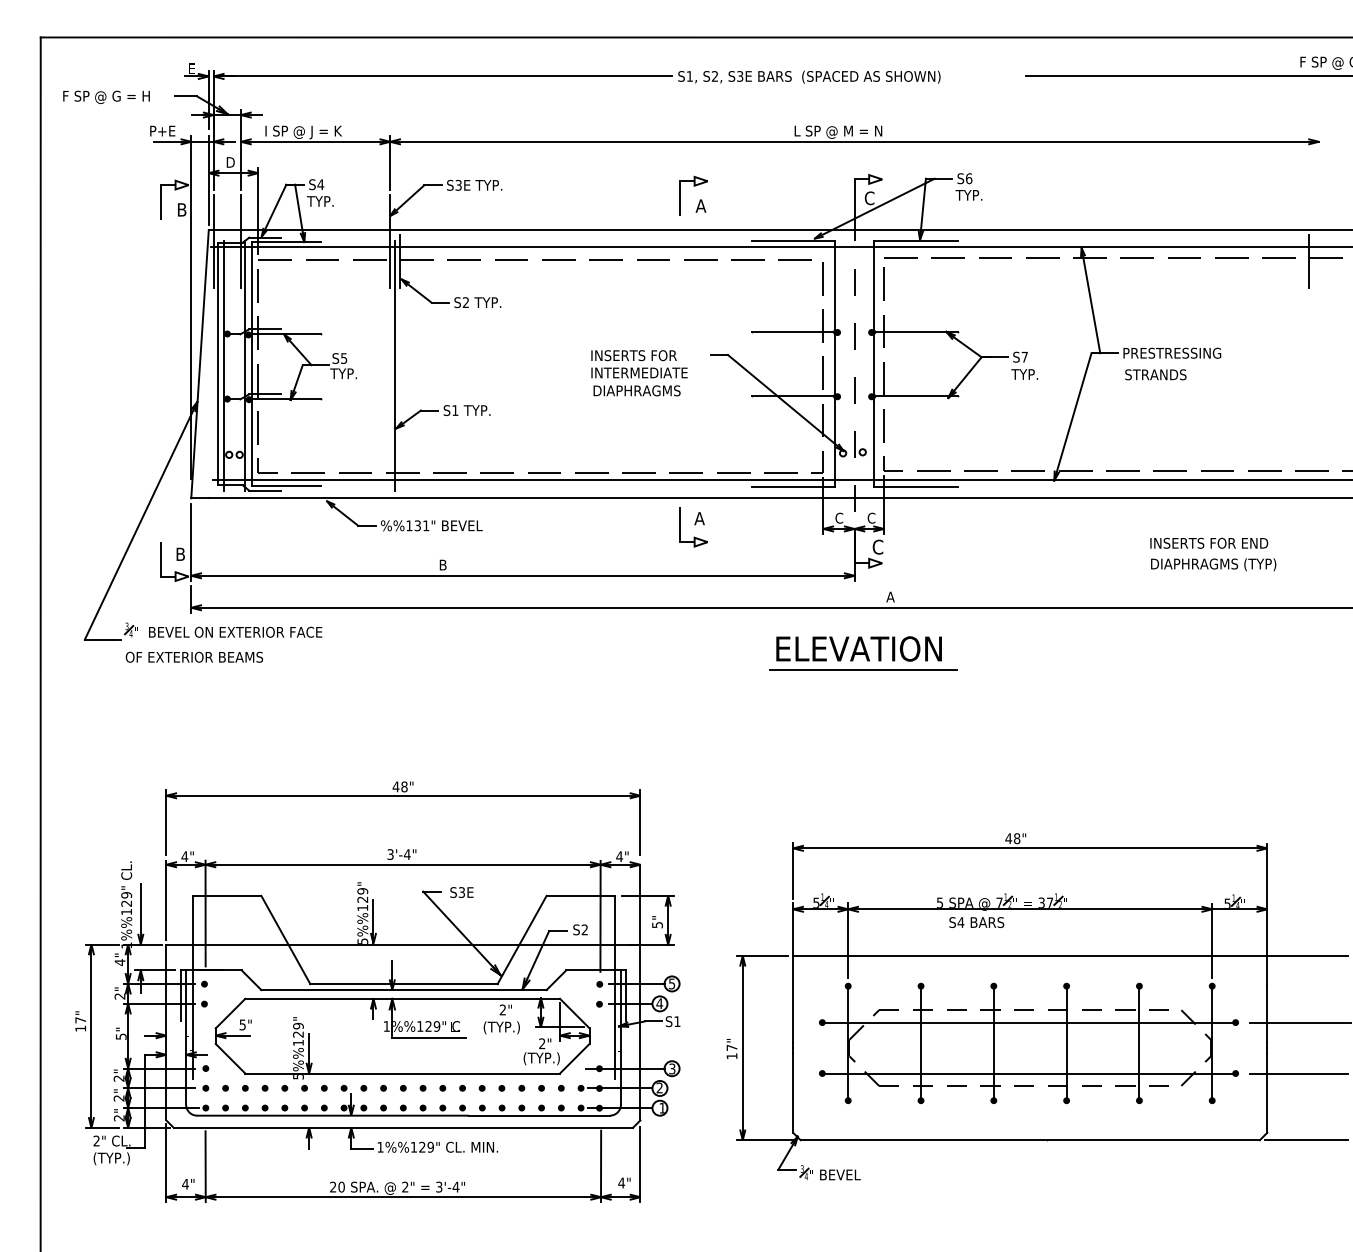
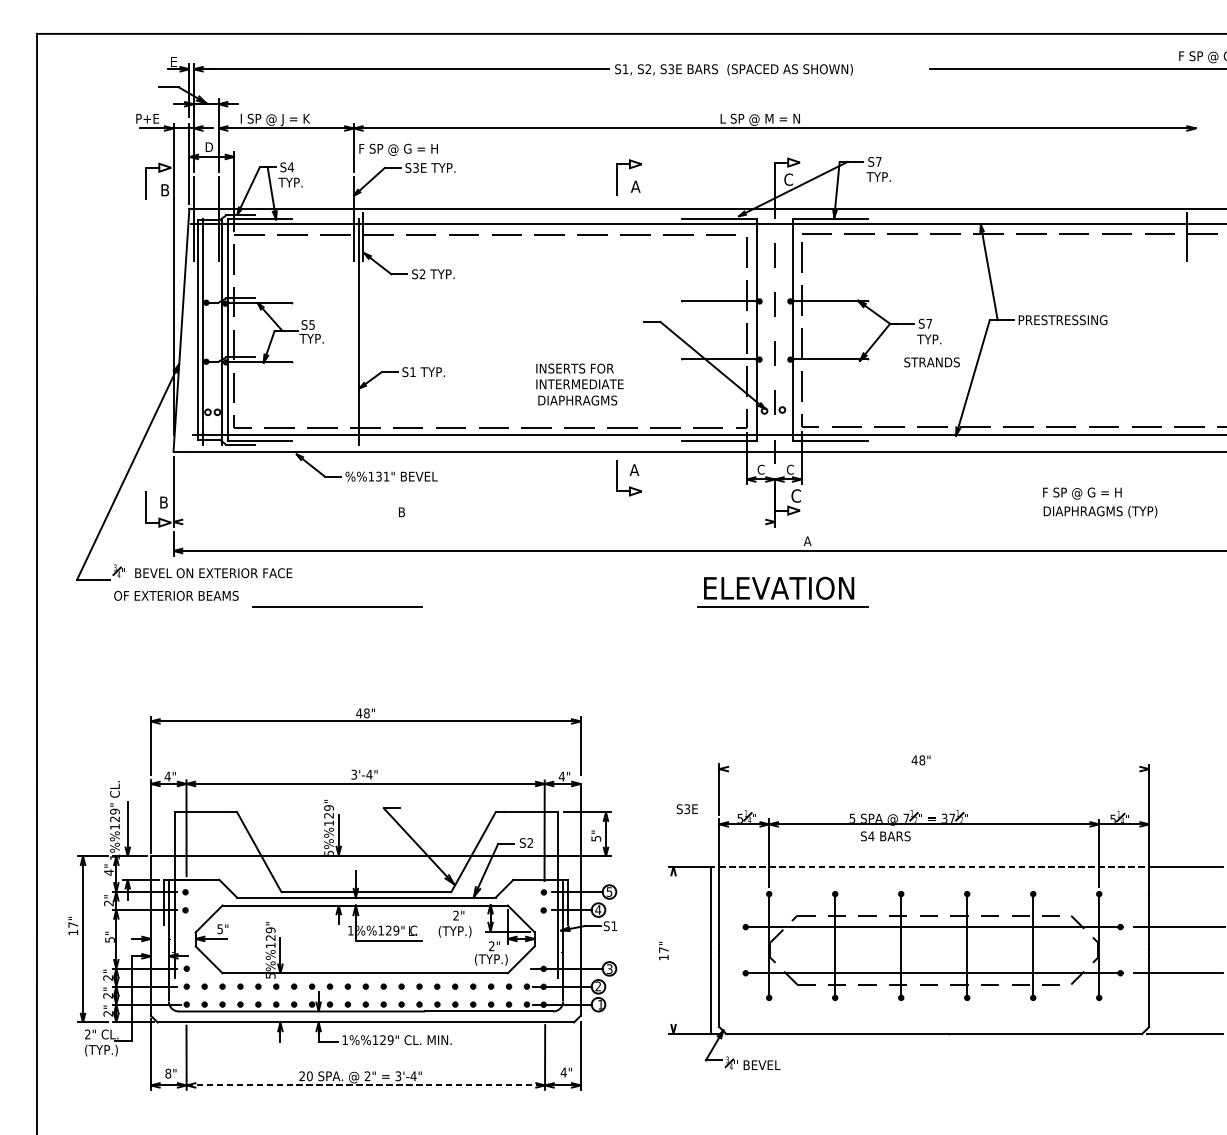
text: (106, 96) -> (398, 149), moved
text: (968, 178) -> (878, 161), S6 -> S7
text: (639, 373) -> (579, 384), moved
text: (1155, 374) -> (931, 362), moved
text: (1209, 544) -> (1096, 493), INSERTS FOR END -> F SP @ G = H
line: (522, 575) -> (473, 521), removed
line: (372, 669) -> (337, 606), added
line: (1030, 848) -> (934, 769), removed
text: (461, 892) -> (686, 809), moved
line: (1030, 955) -> (934, 866), solid -> dashed
line: (742, 1047) -> (710, 949), moved
text: (185, 1183) -> (168, 1072), 4" -> 8"
line: (403, 1197) -> (365, 1085), solid -> dashed

